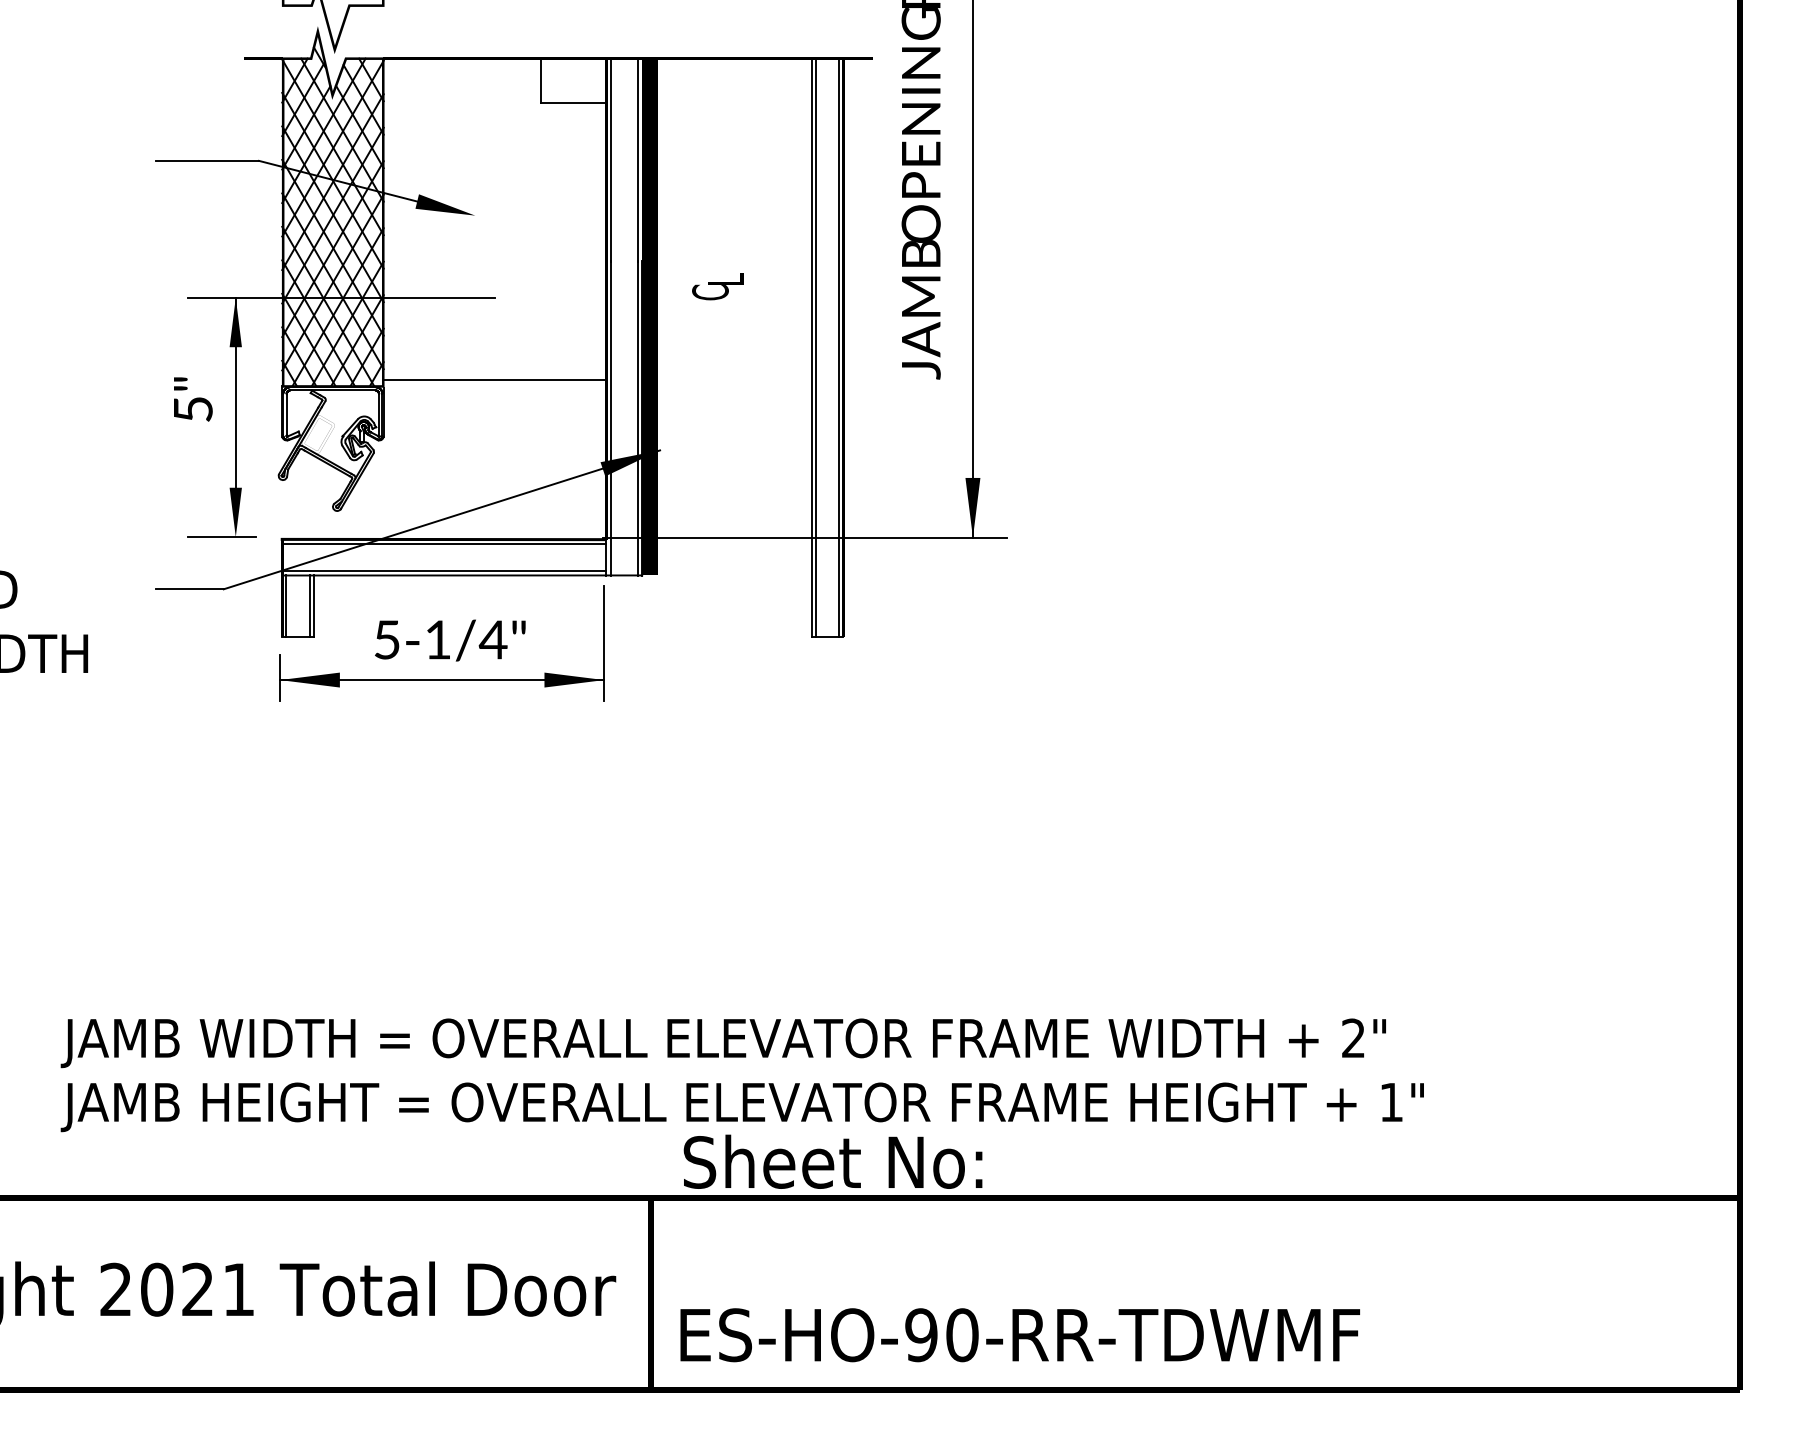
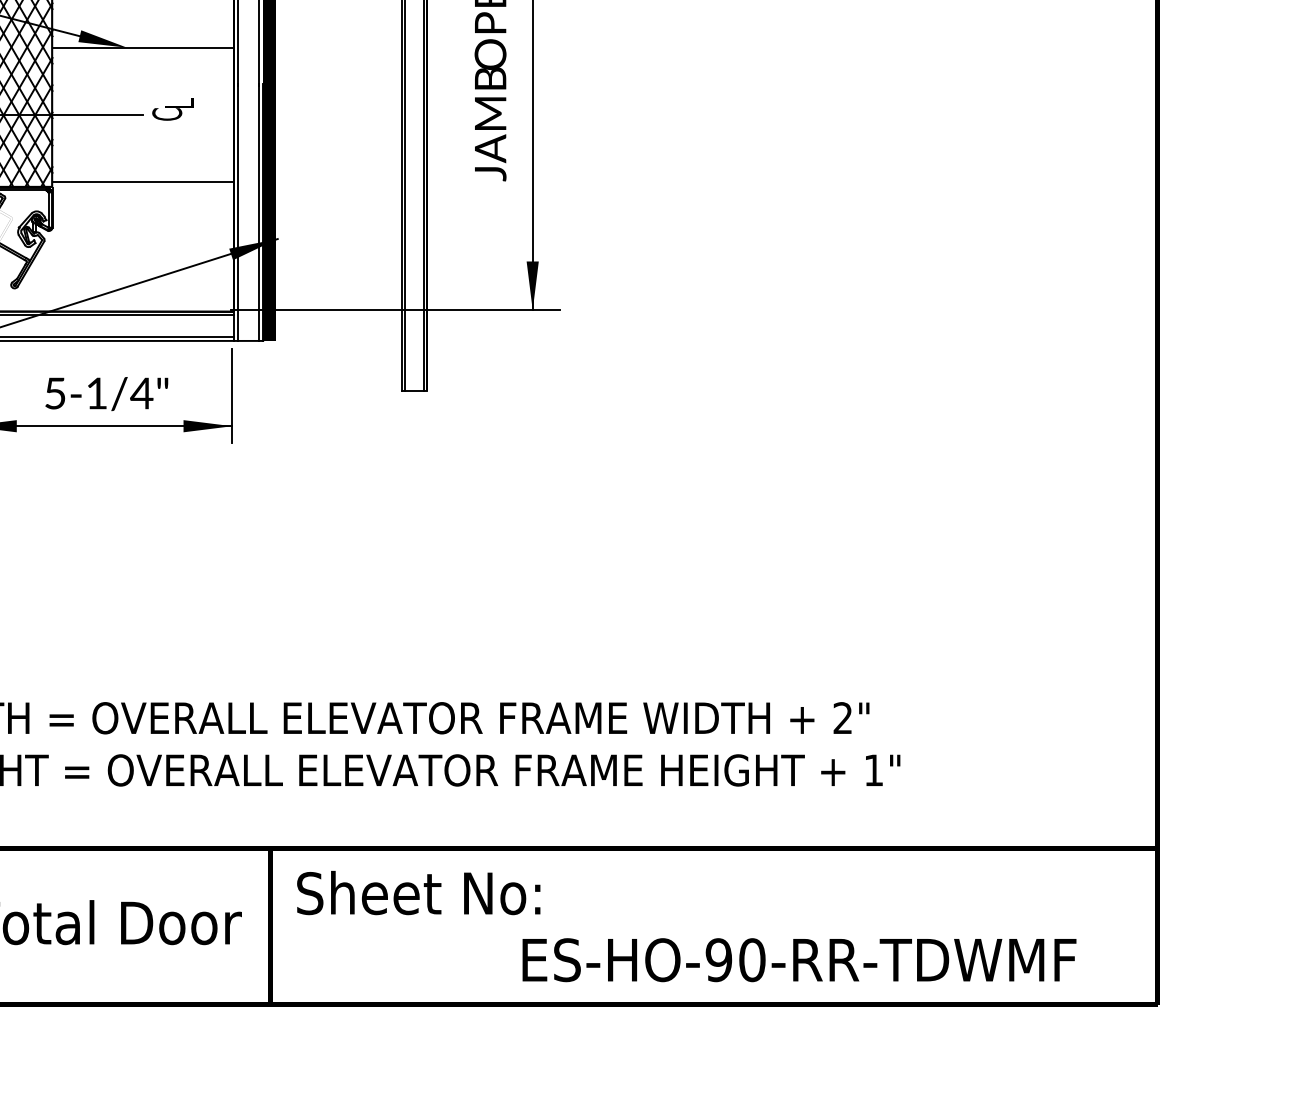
line: (494, 215) -> (142, 47), added
text: (717, 286) -> (172, 109), moved
text: (832, 1161) -> (418, 892), moved
text: (1019, 1335) -> (798, 960), moved

